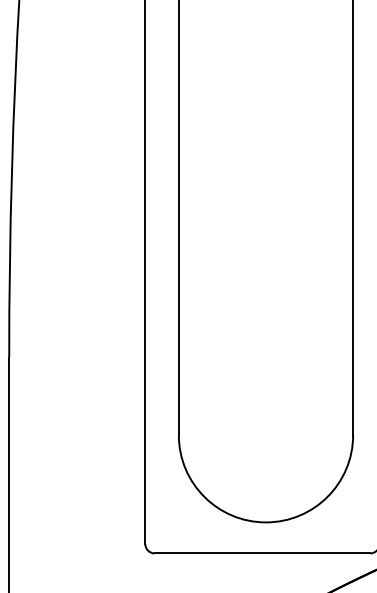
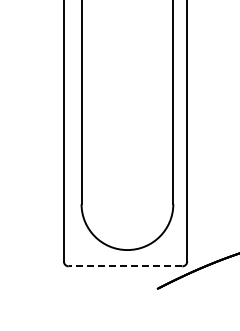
line: (262, 553) -> (125, 266), solid -> dashed

